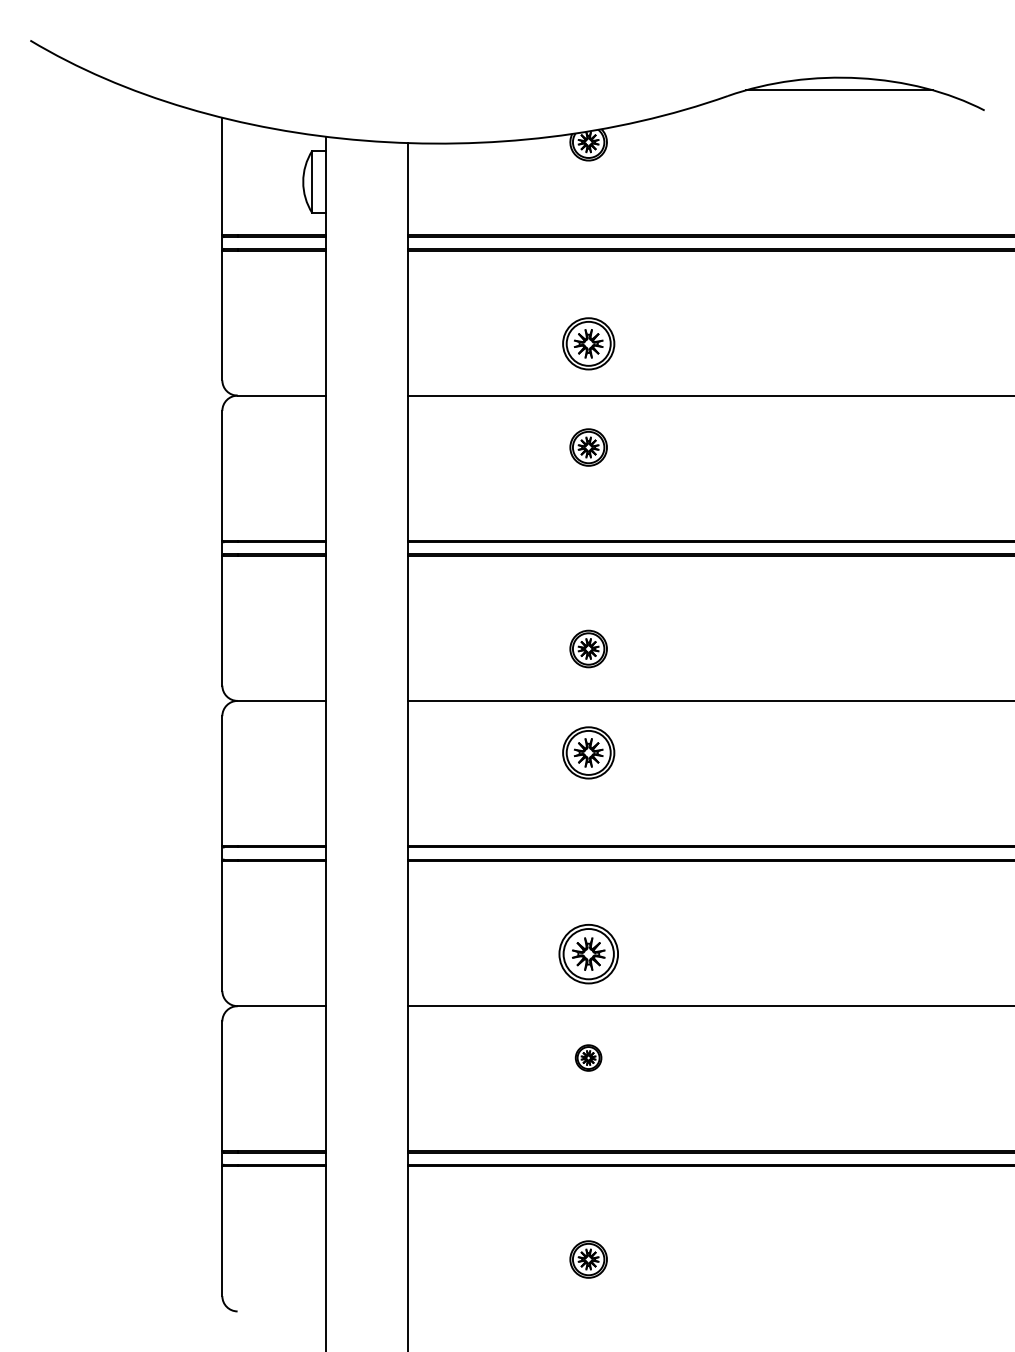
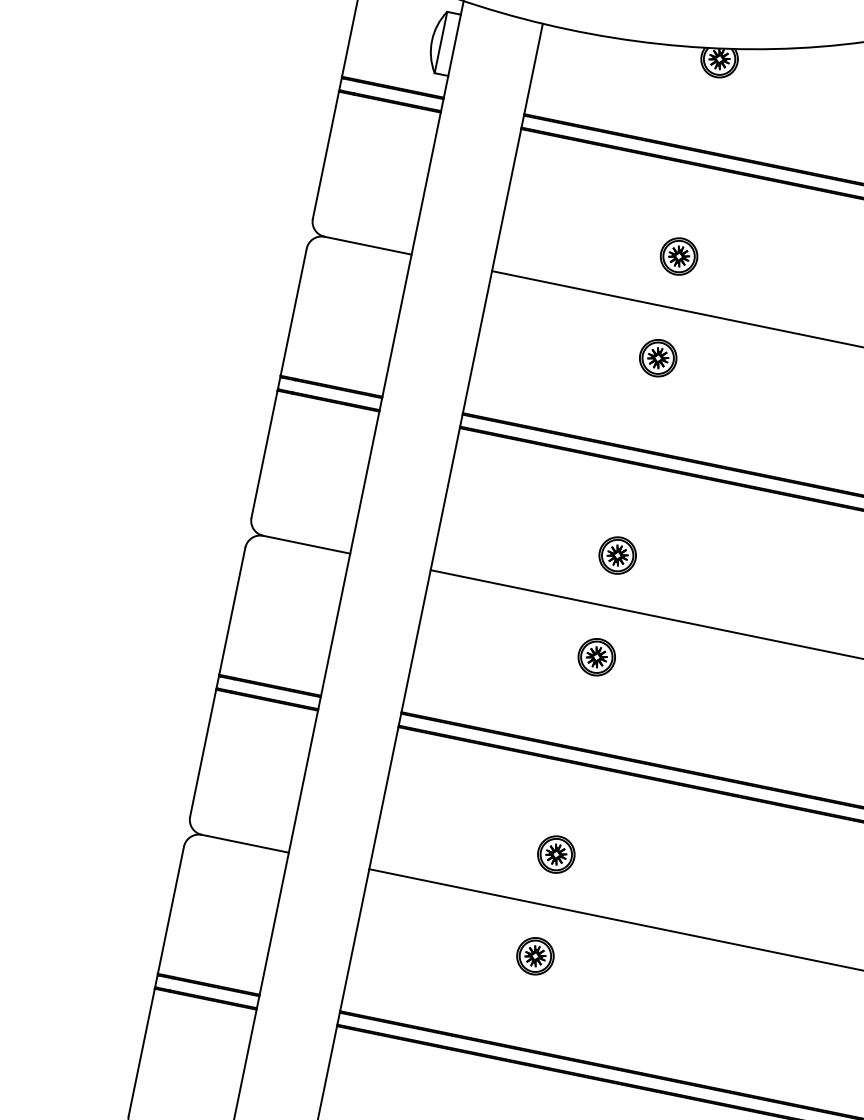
part: (588, 343) -> (678, 256), size x0.71
part: (588, 752) -> (596, 656), size x0.71
part: (588, 954) -> (556, 854), size x0.62
part: (588, 1057) -> (535, 955), size x1.43

